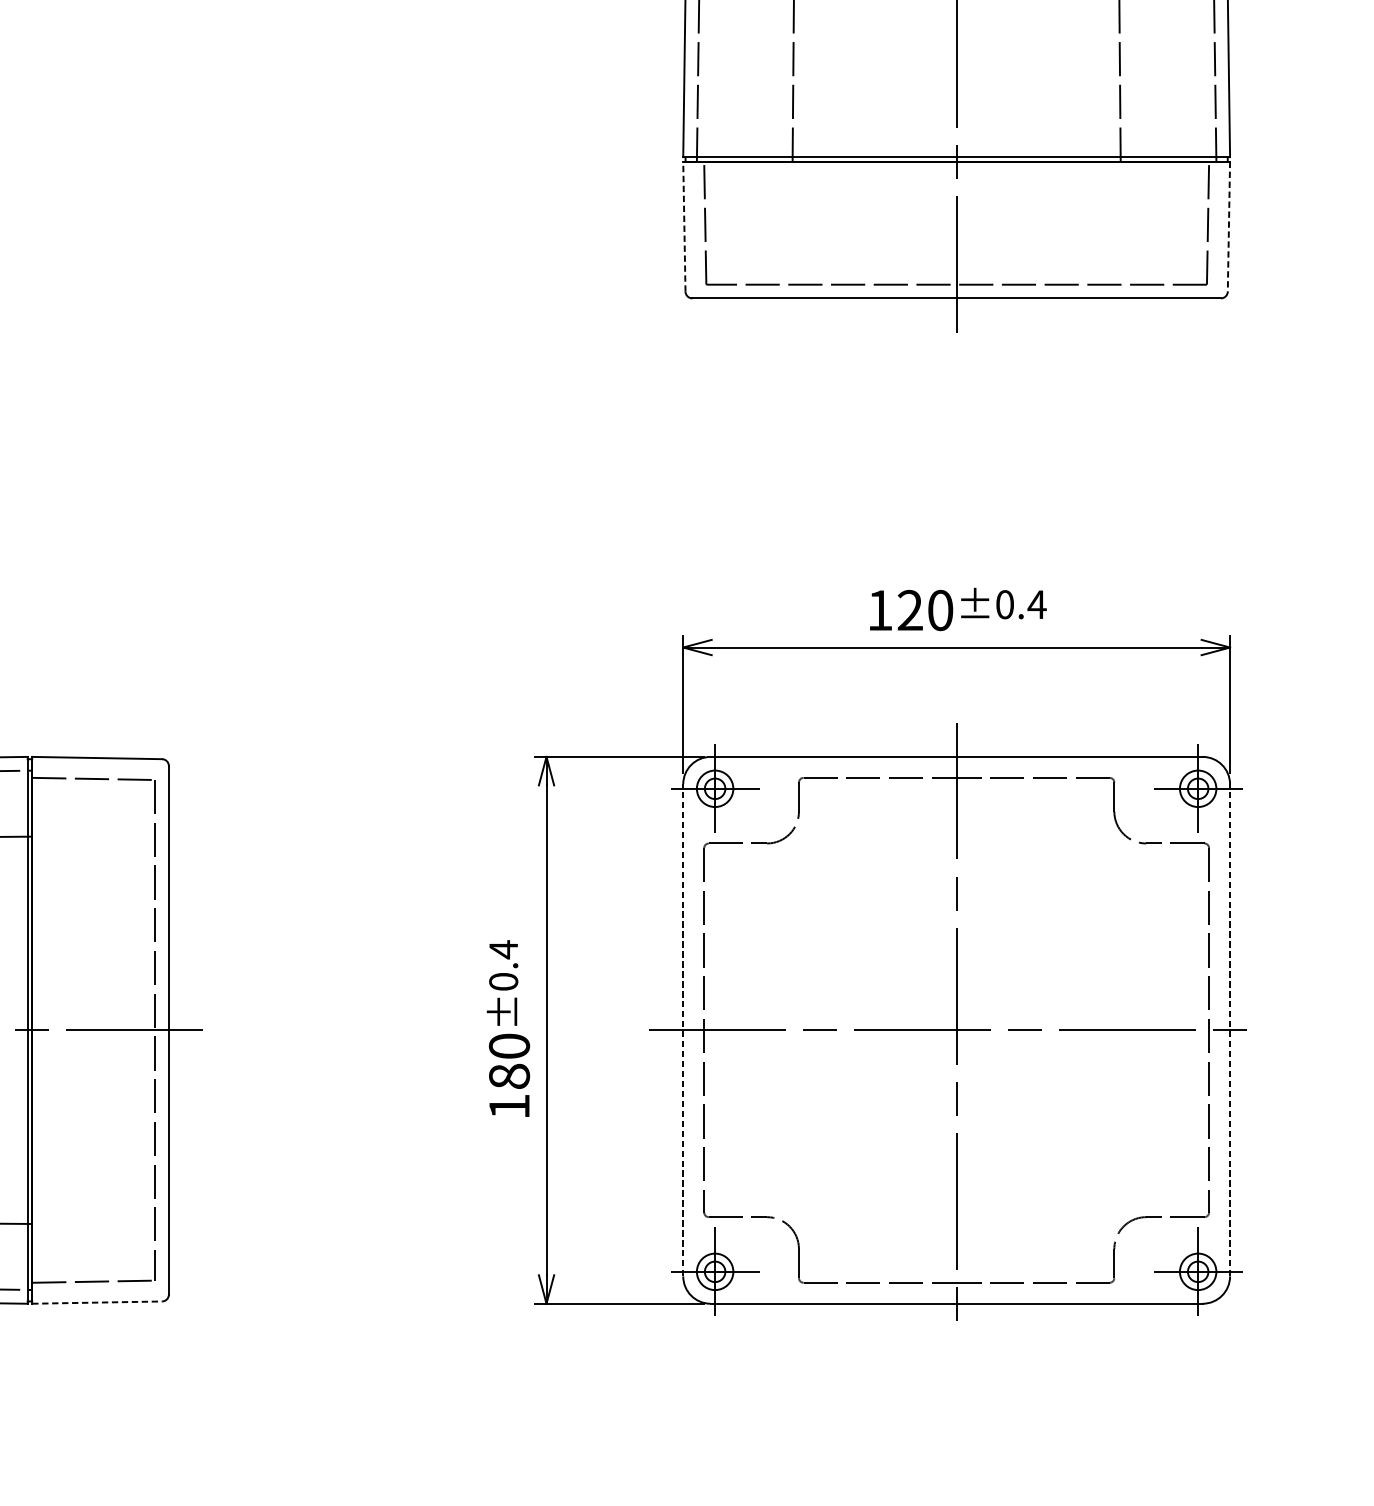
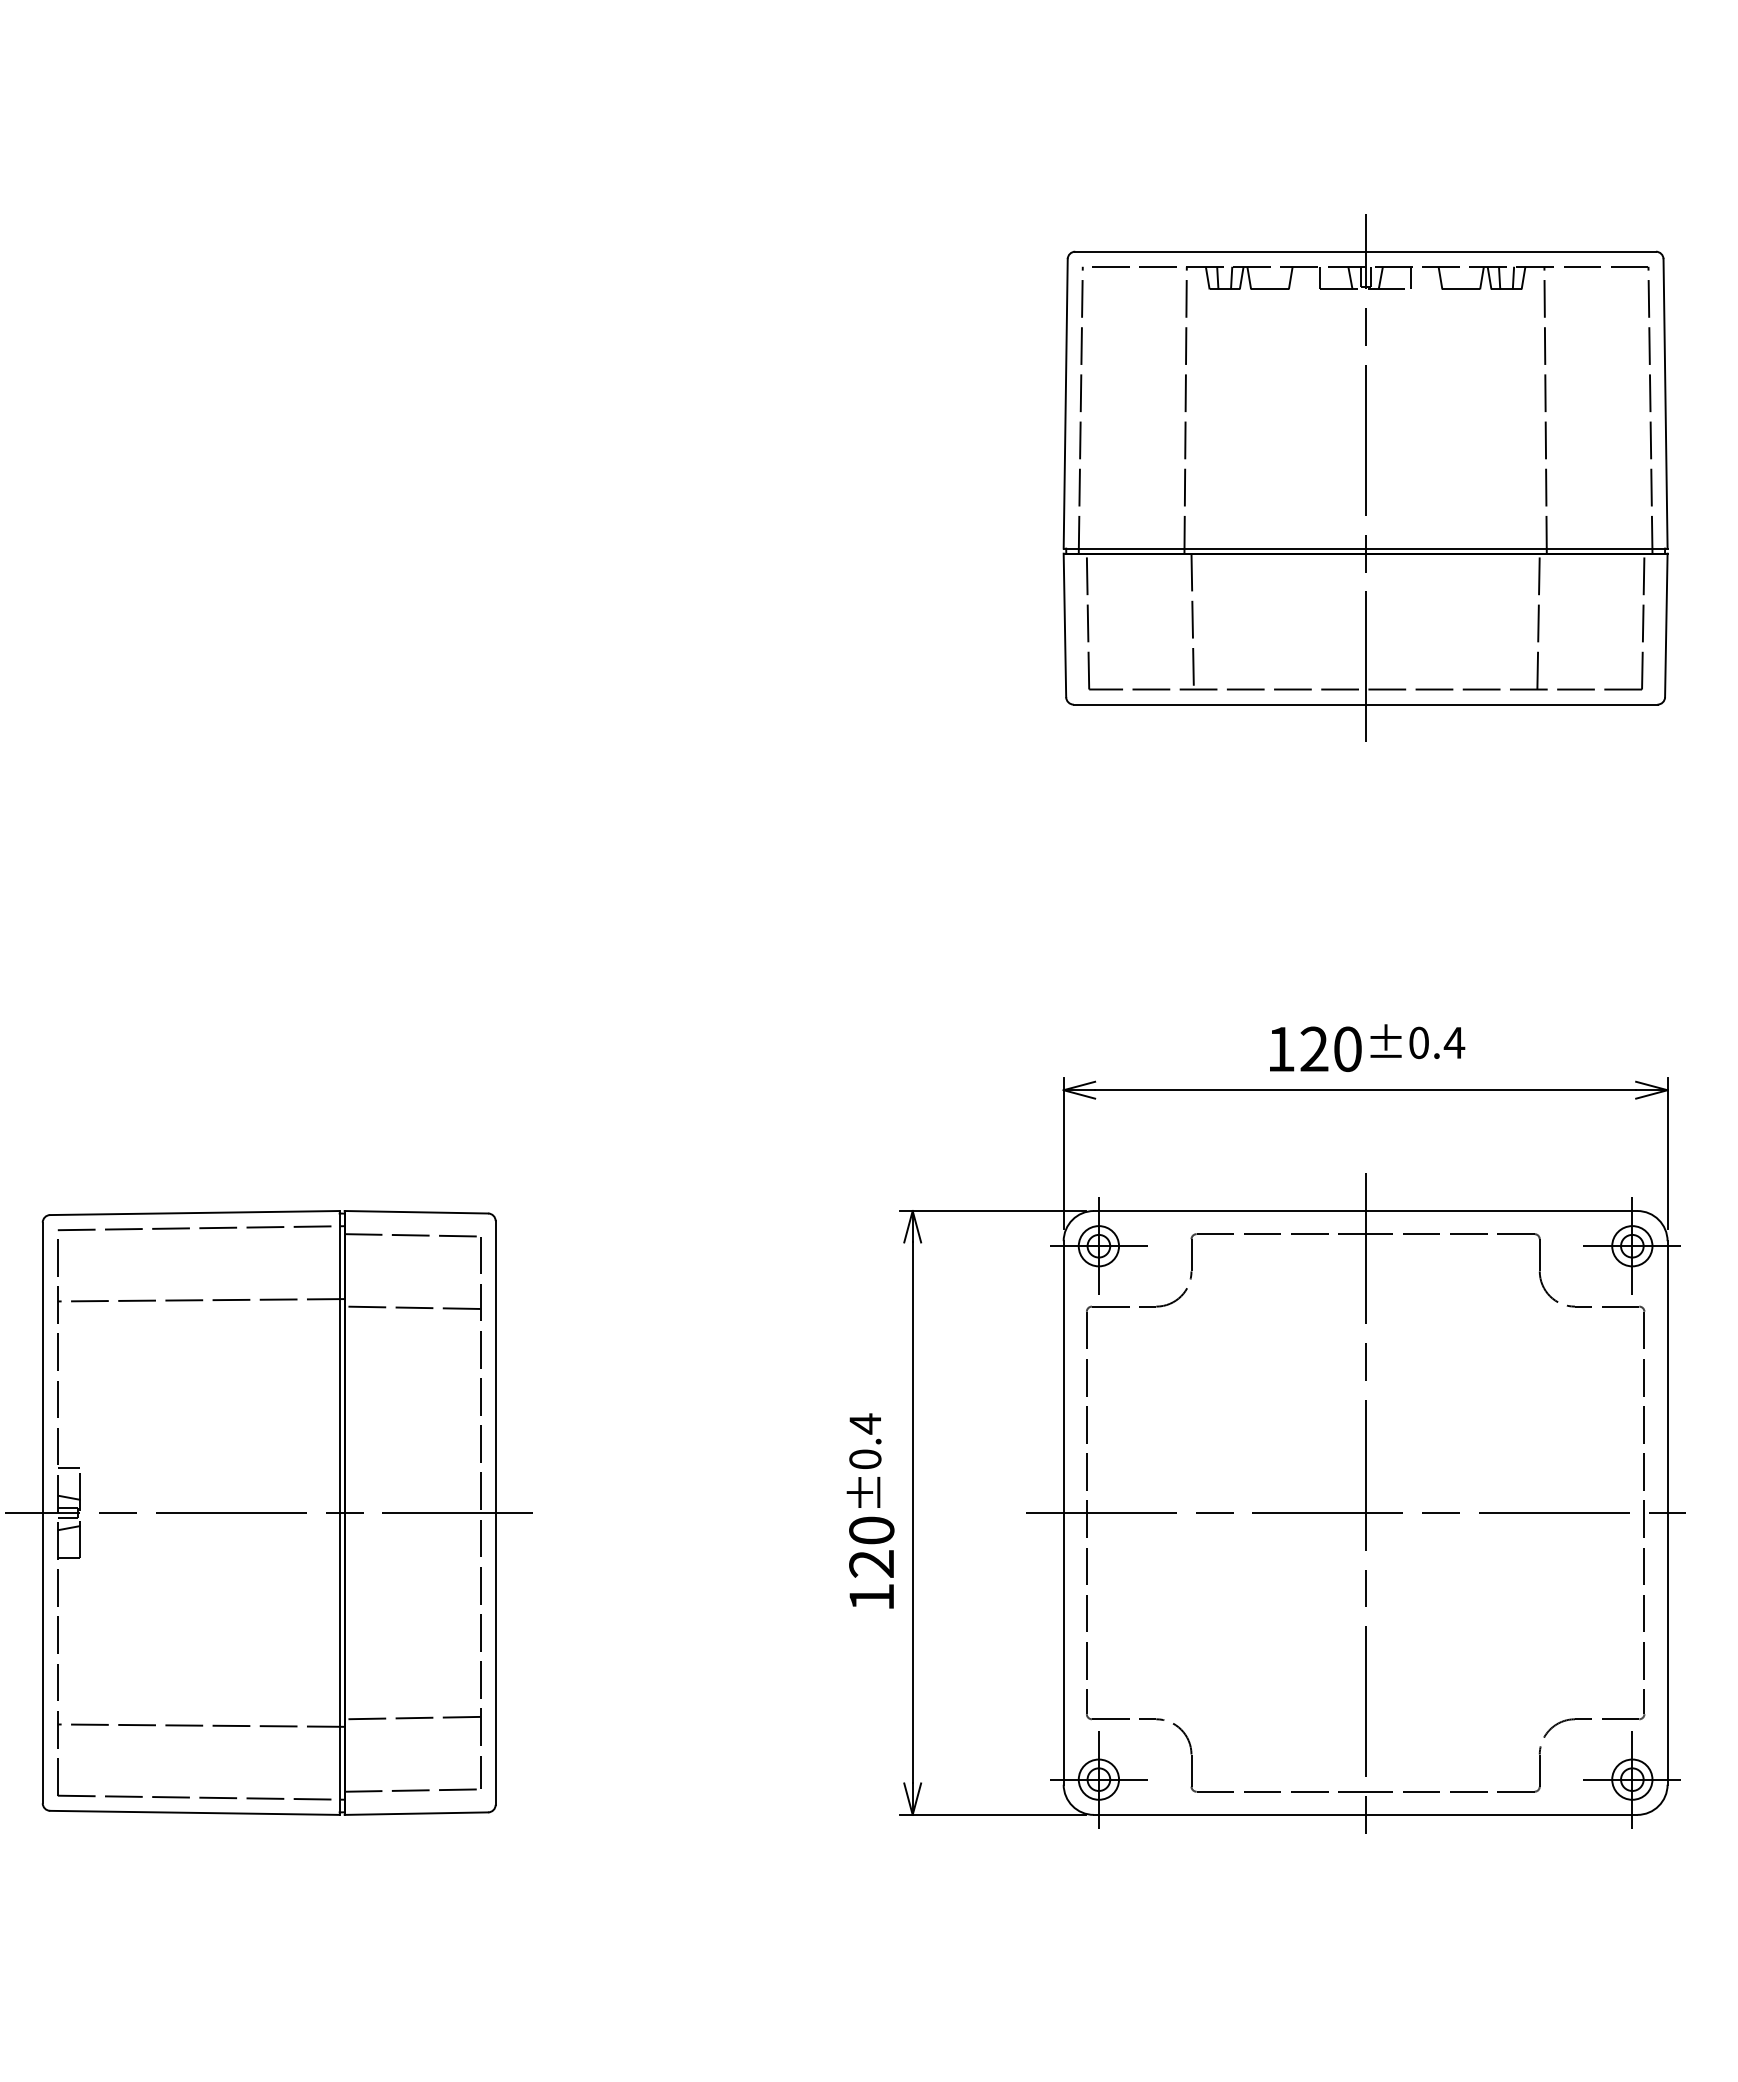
line: (799, 223) -> (1192, 621), added
line: (1113, 223) -> (1538, 621), added
line: (683, 226) -> (1064, 625), dashed -> solid
line: (1229, 226) -> (1666, 625), dashed -> solid
line: (93, 844) -> (412, 1307), added
line: (683, 1029) -> (1063, 1512), dashed -> solid
line: (1230, 1029) -> (1667, 1512), dashed -> solid
text: (509, 1076) -> (871, 1563), 180 -> 120
line: (93, 1215) -> (412, 1717), added
line: (97, 1302) -> (416, 1813), dashed -> solid

